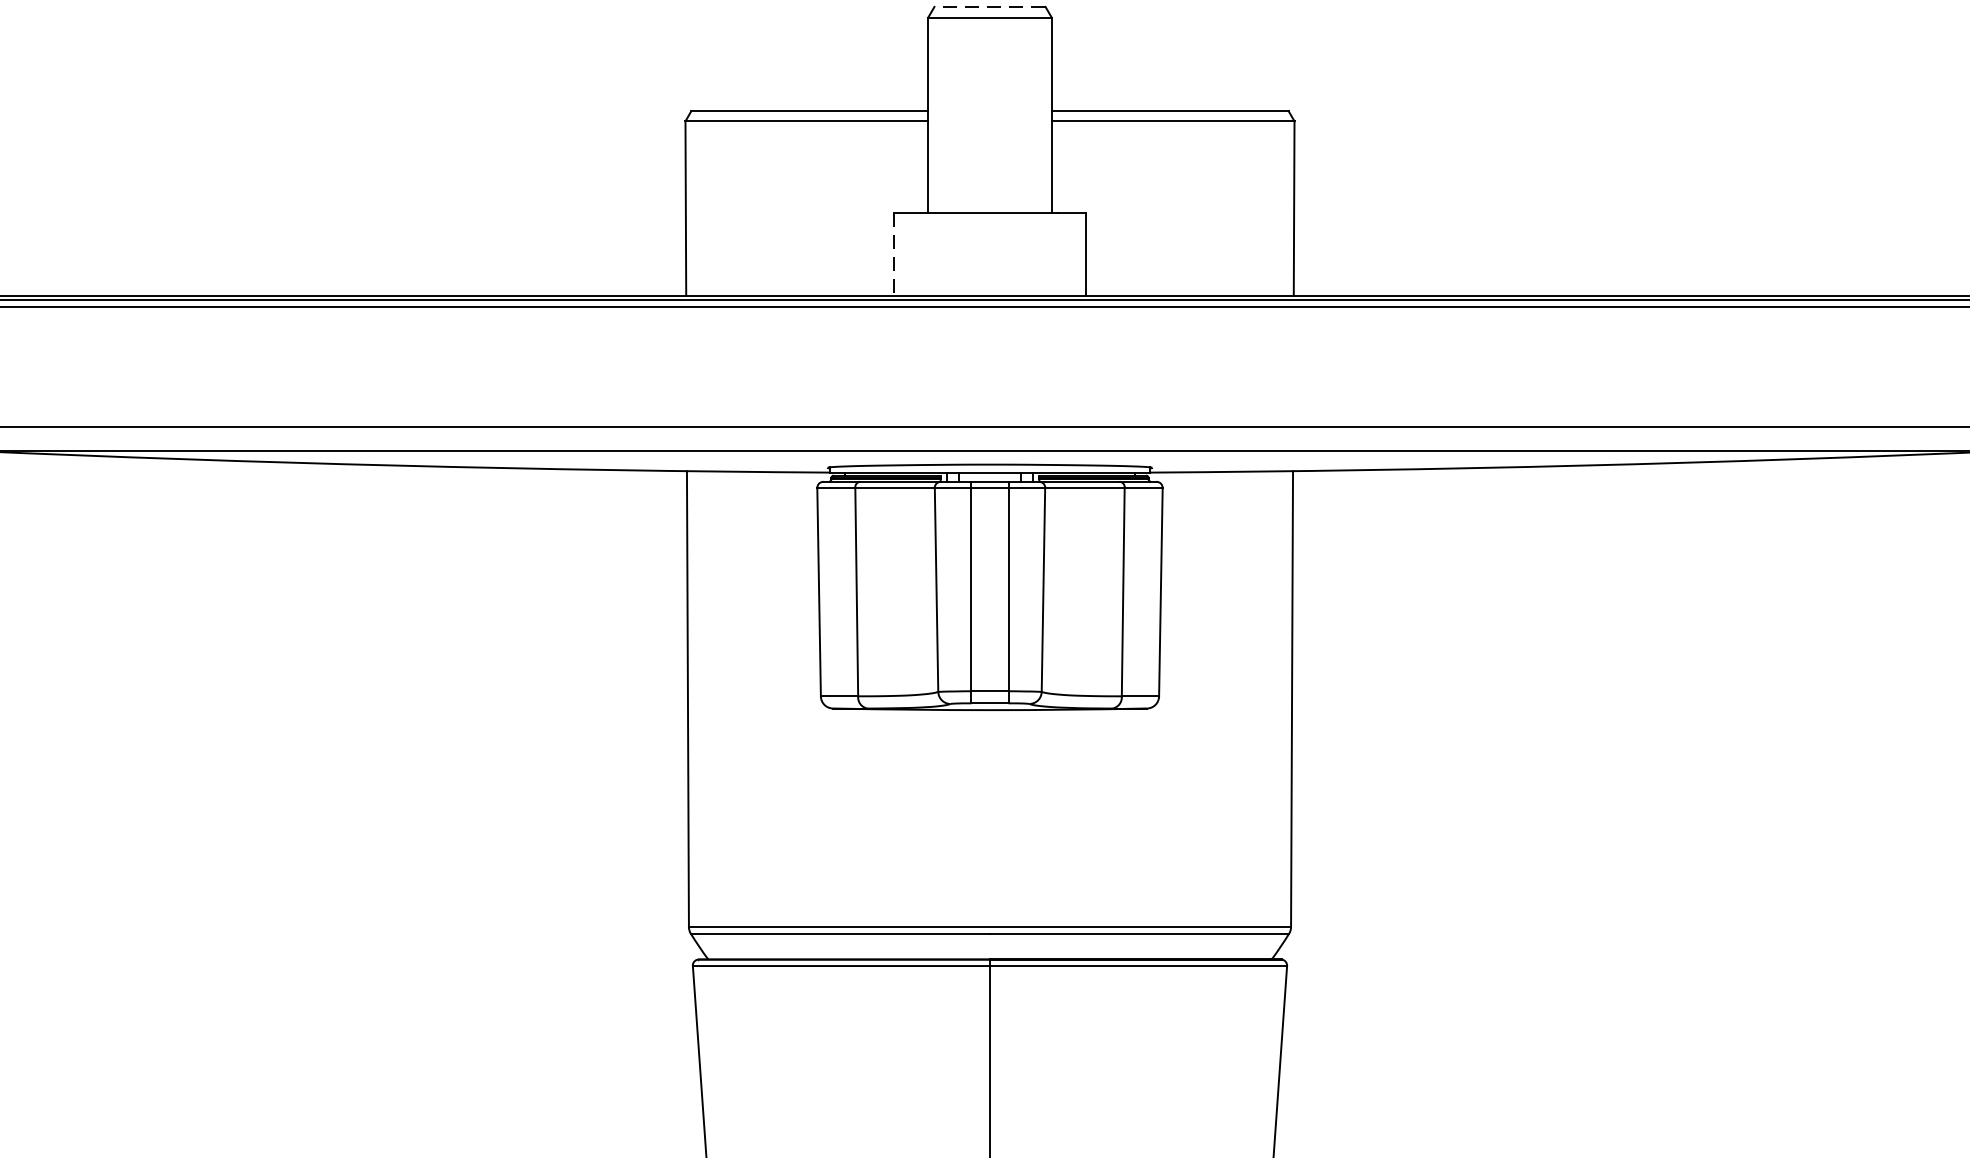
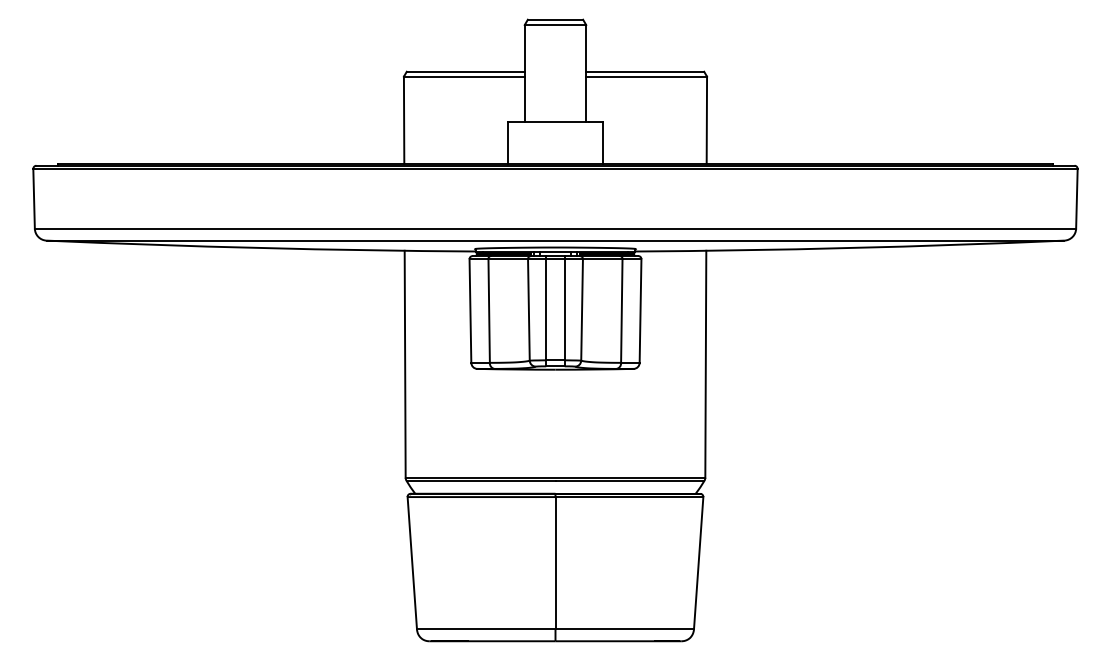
line: (990, 6) -> (555, 19), dashed -> solid
line: (893, 253) -> (507, 142), dashed -> solid

